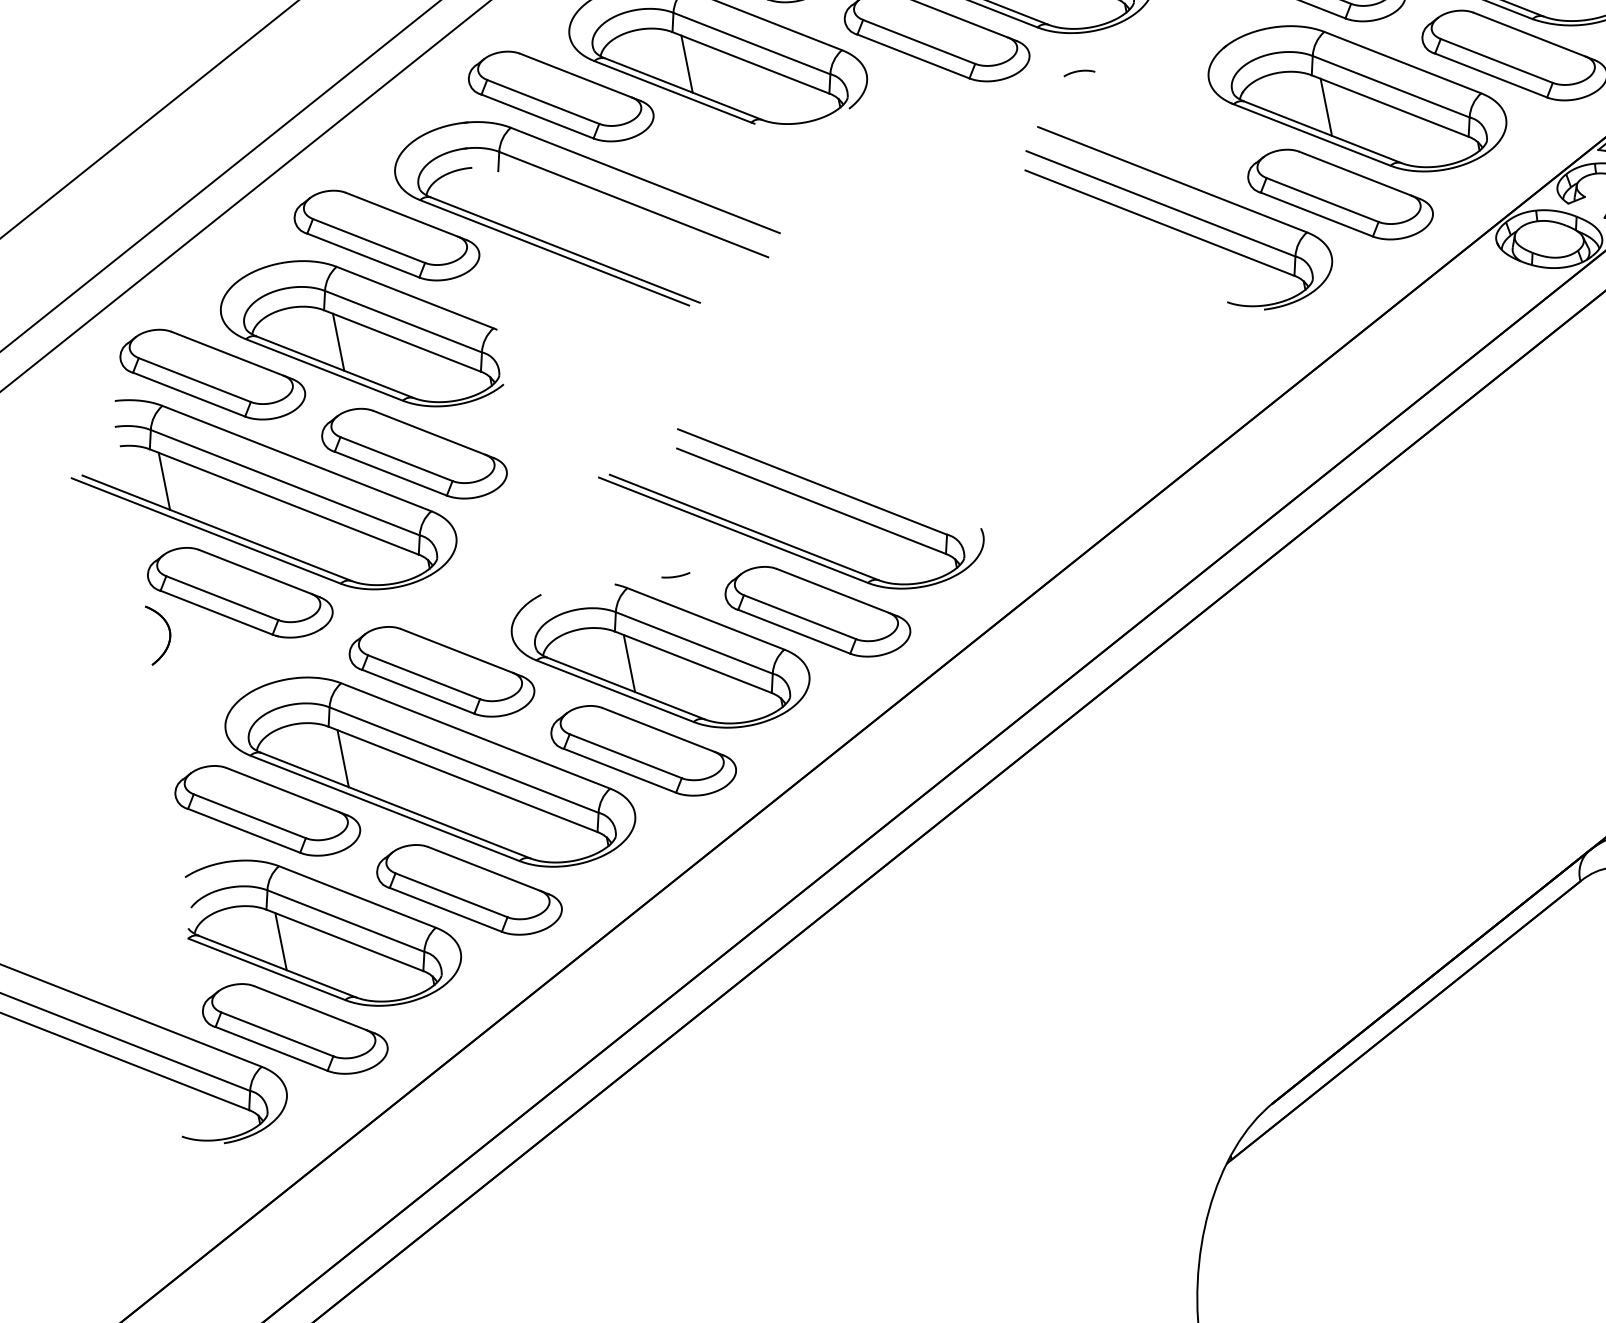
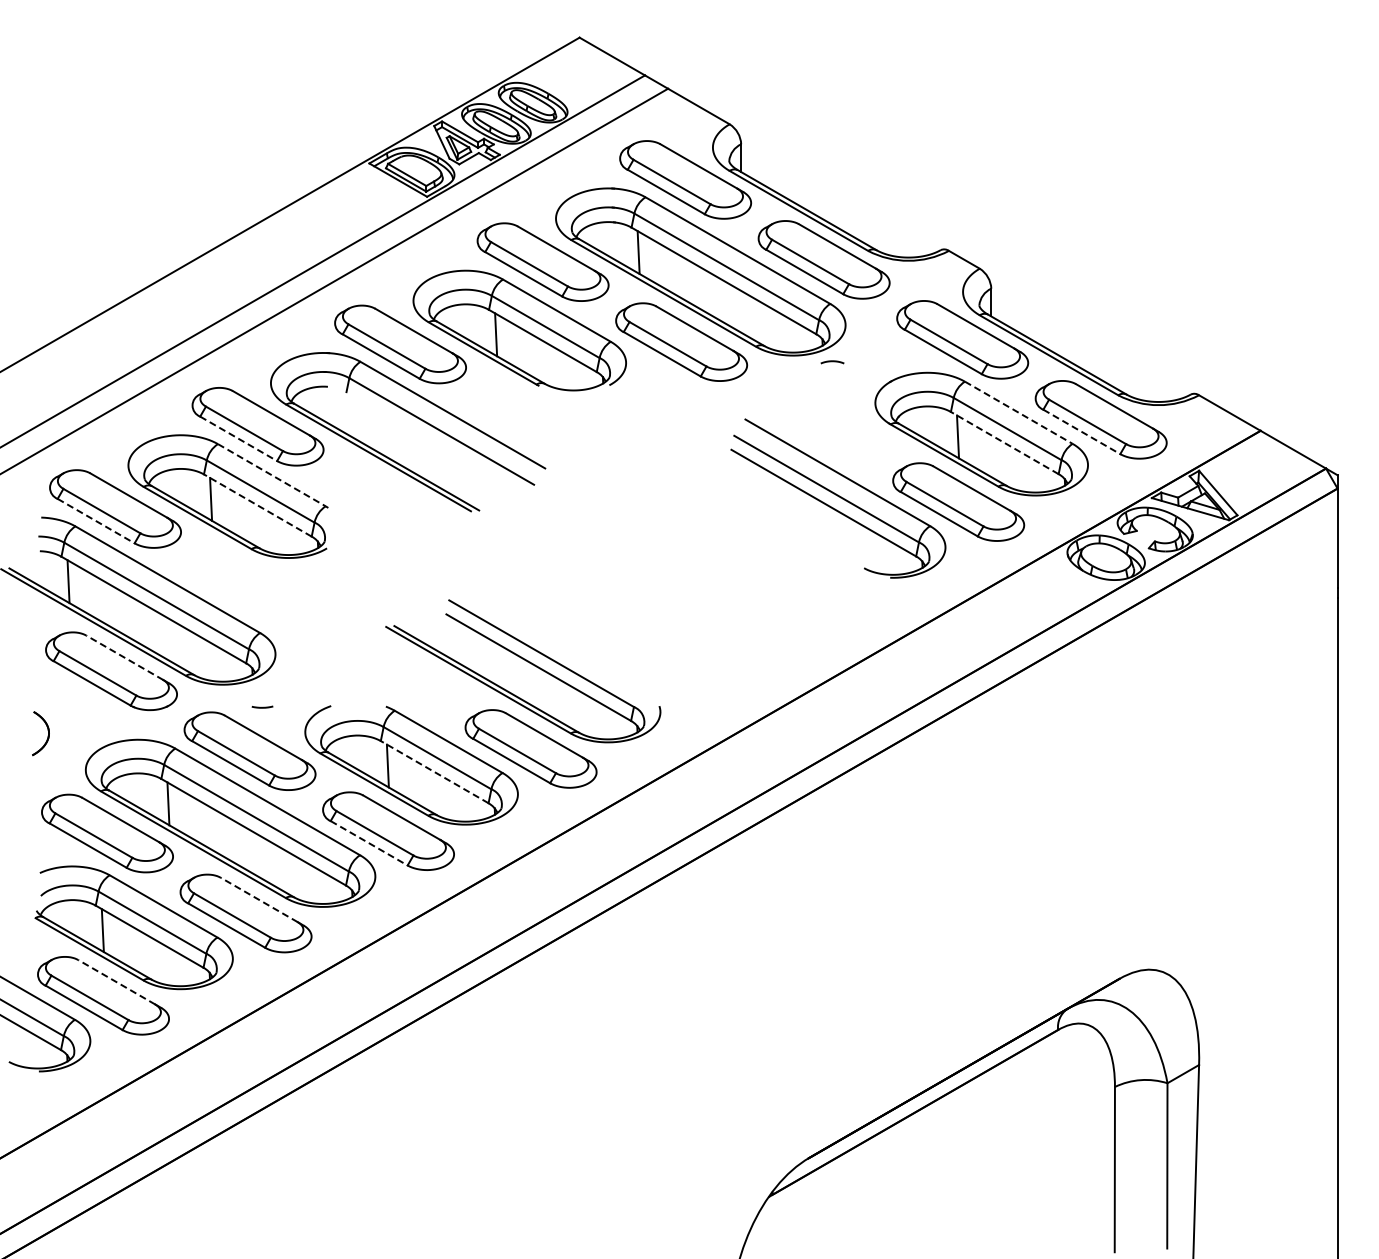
line: (1403, 63) -> (1019, 413), solid -> dashed
curve: (1079, 72) -> (832, 362), moved
line: (1492, 76) -> (1082, 432), solid -> dashed
line: (1389, 105) -> (1004, 442), solid -> dashed
line: (364, 256) -> (239, 439), solid -> dashed
line: (416, 297) -> (272, 475), solid -> dashed
line: (402, 341) -> (257, 505), solid -> dashed
line: (189, 395) -> (96, 521), solid -> dashed
part: (413, 453) -> (253, 588), removed
line: (254, 571) -> (124, 657), solid -> dashed
line: (675, 574) -> (262, 706), moved
part: (167, 628) -> (47, 730), moved
line: (692, 661) -> (434, 771), solid -> dashed
line: (620, 771) -> (369, 843), solid -> dashed
line: (483, 868) -> (258, 899), solid -> dashed
line: (309, 1008) -> (116, 982), solid -> dashed

